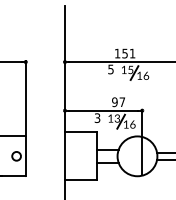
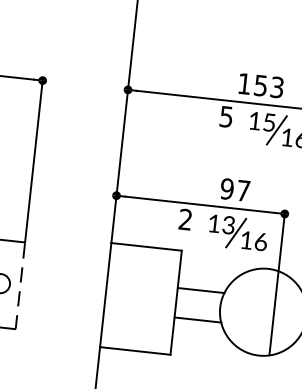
text: (132, 53) -> (277, 87), 151 -> 153
text: (97, 118) -> (185, 220), 3 -> 2
line: (25, 156) -> (19, 286), solid -> dashed

